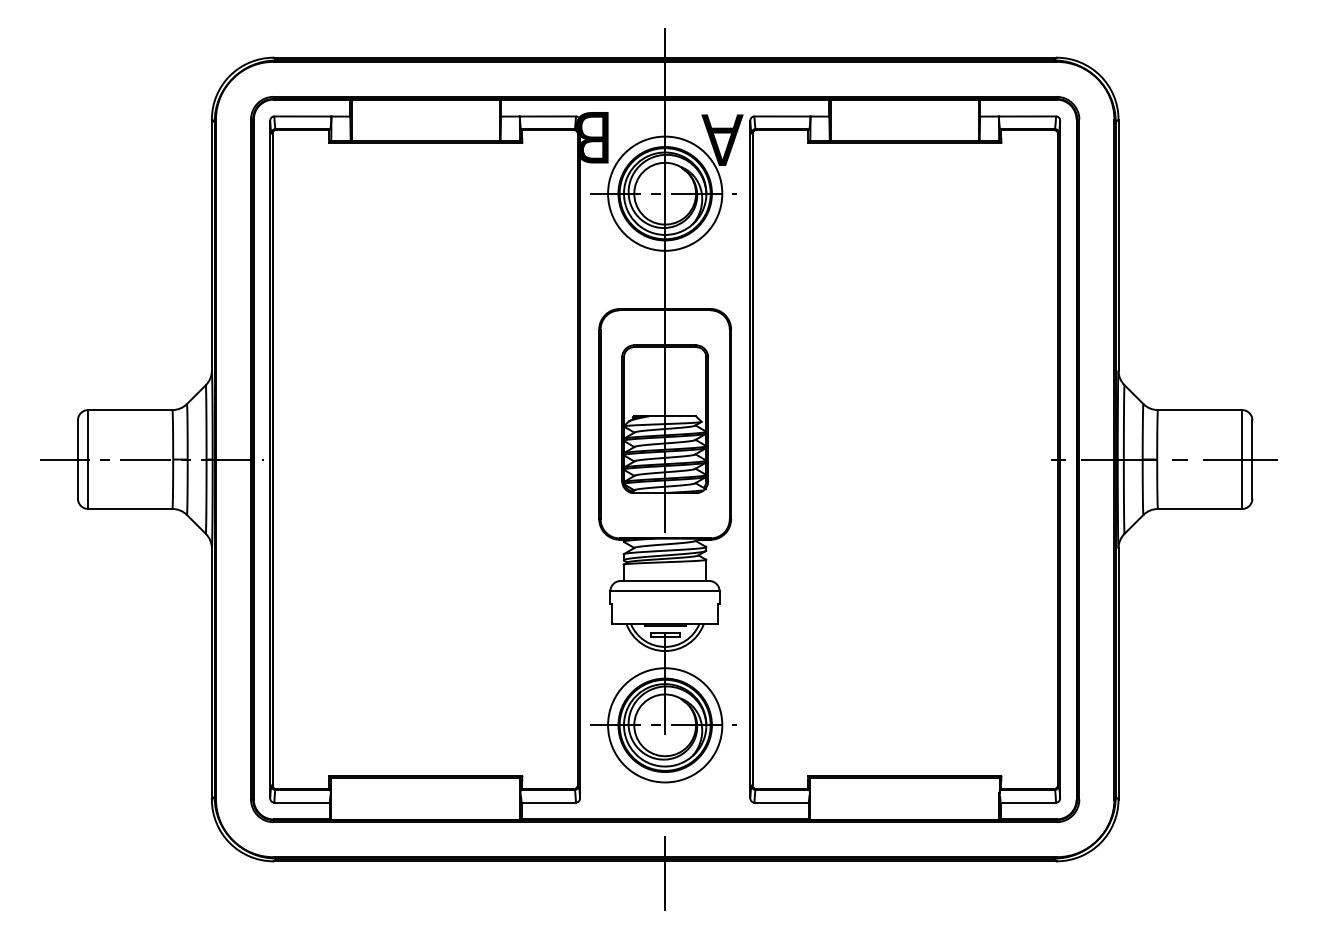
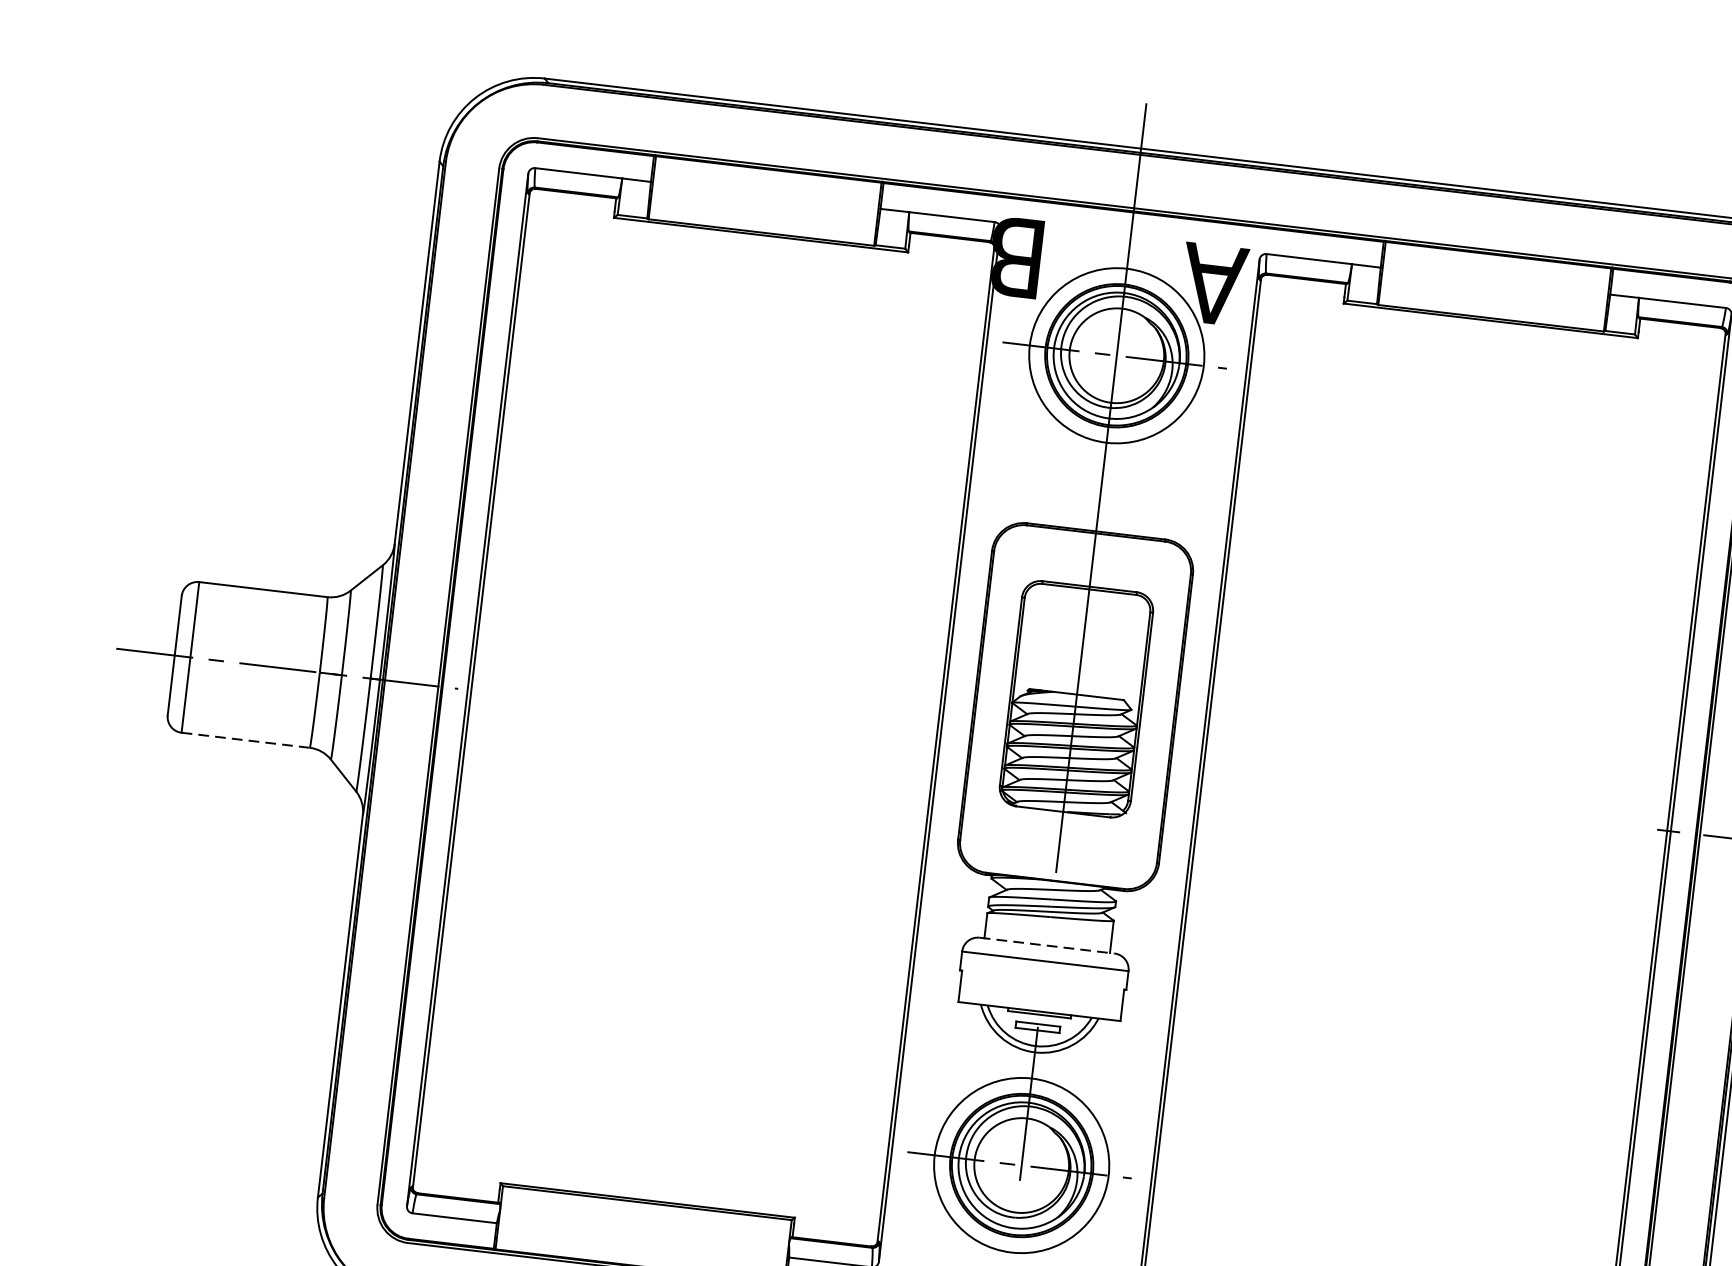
line: (130, 508) -> (246, 739), solid -> dashed
line: (665, 581) -> (1047, 946), solid -> dashed

